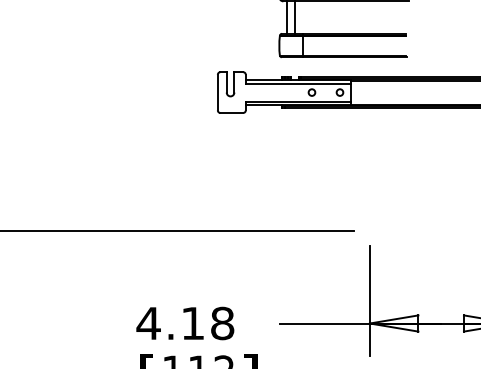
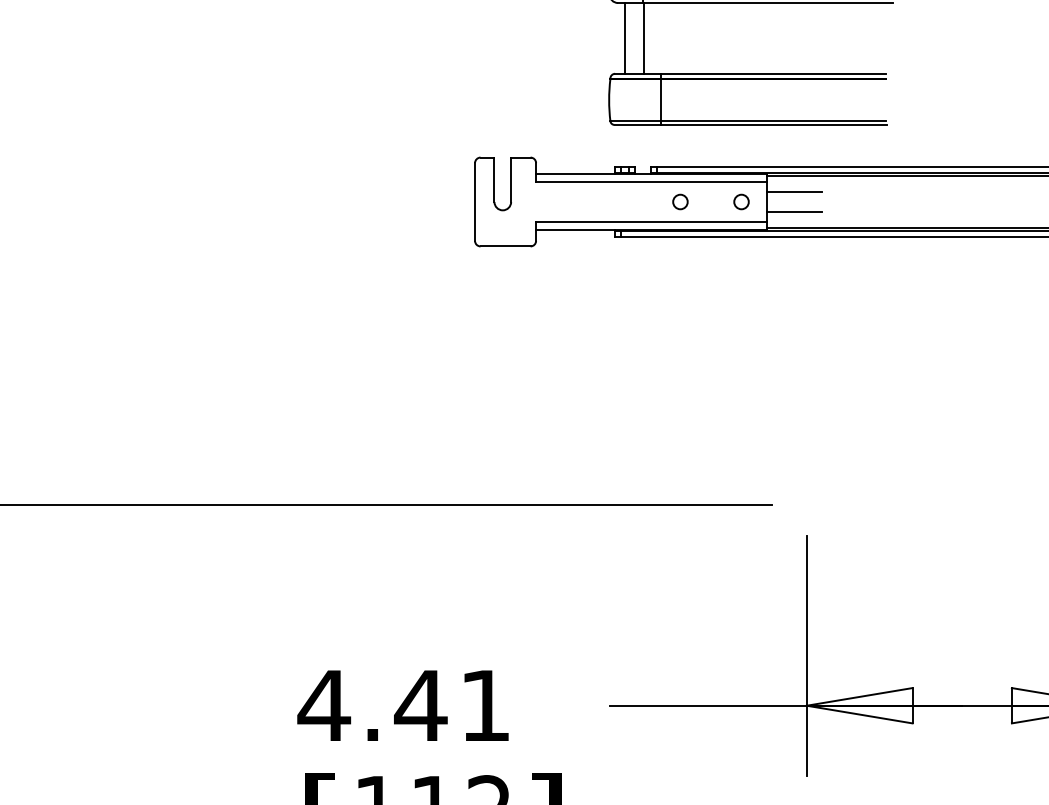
line: (363, 88) -> (792, 193), added
line: (363, 97) -> (792, 212), added
text: (207, 323) -> (452, 705), 4.18 -> 4.41

